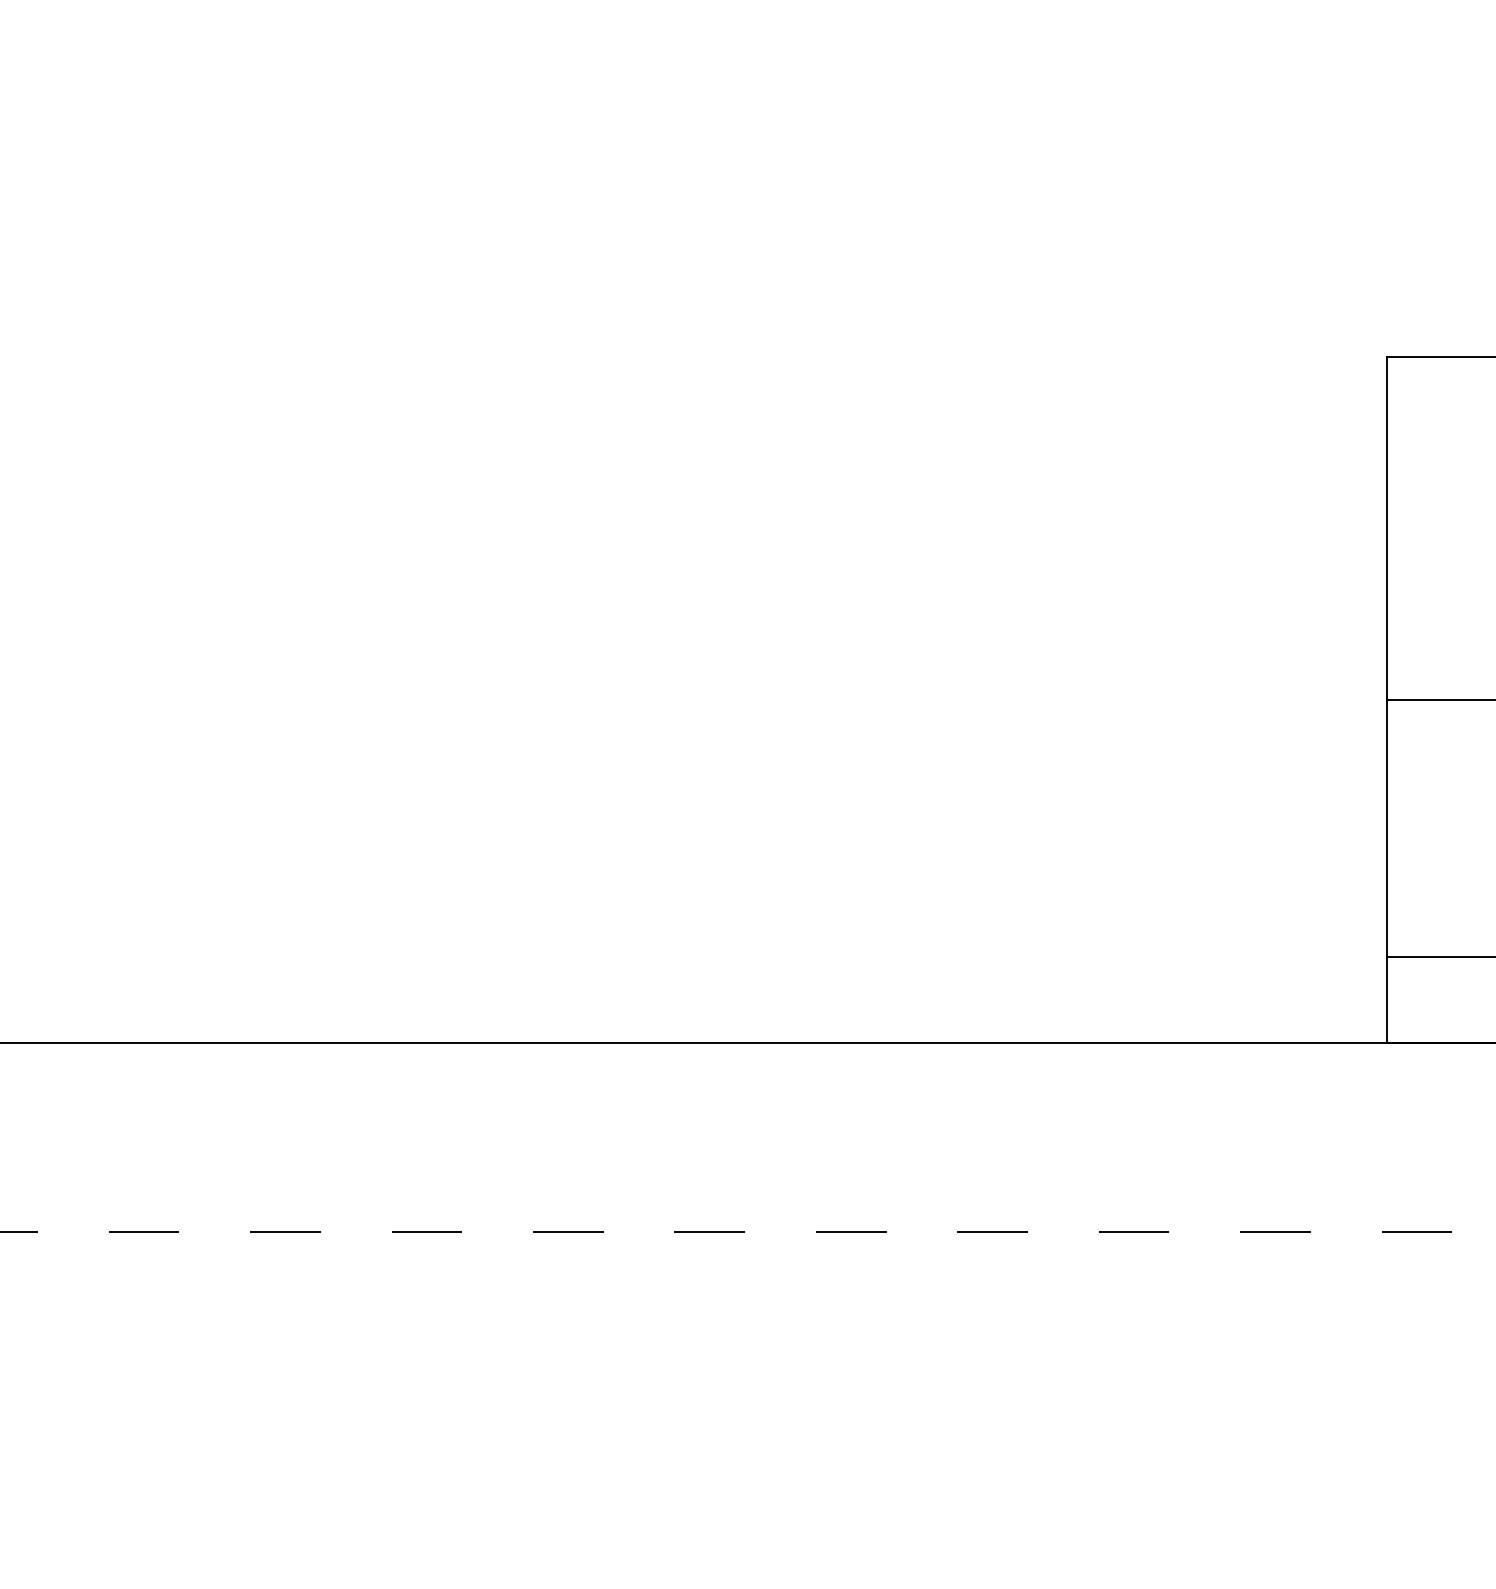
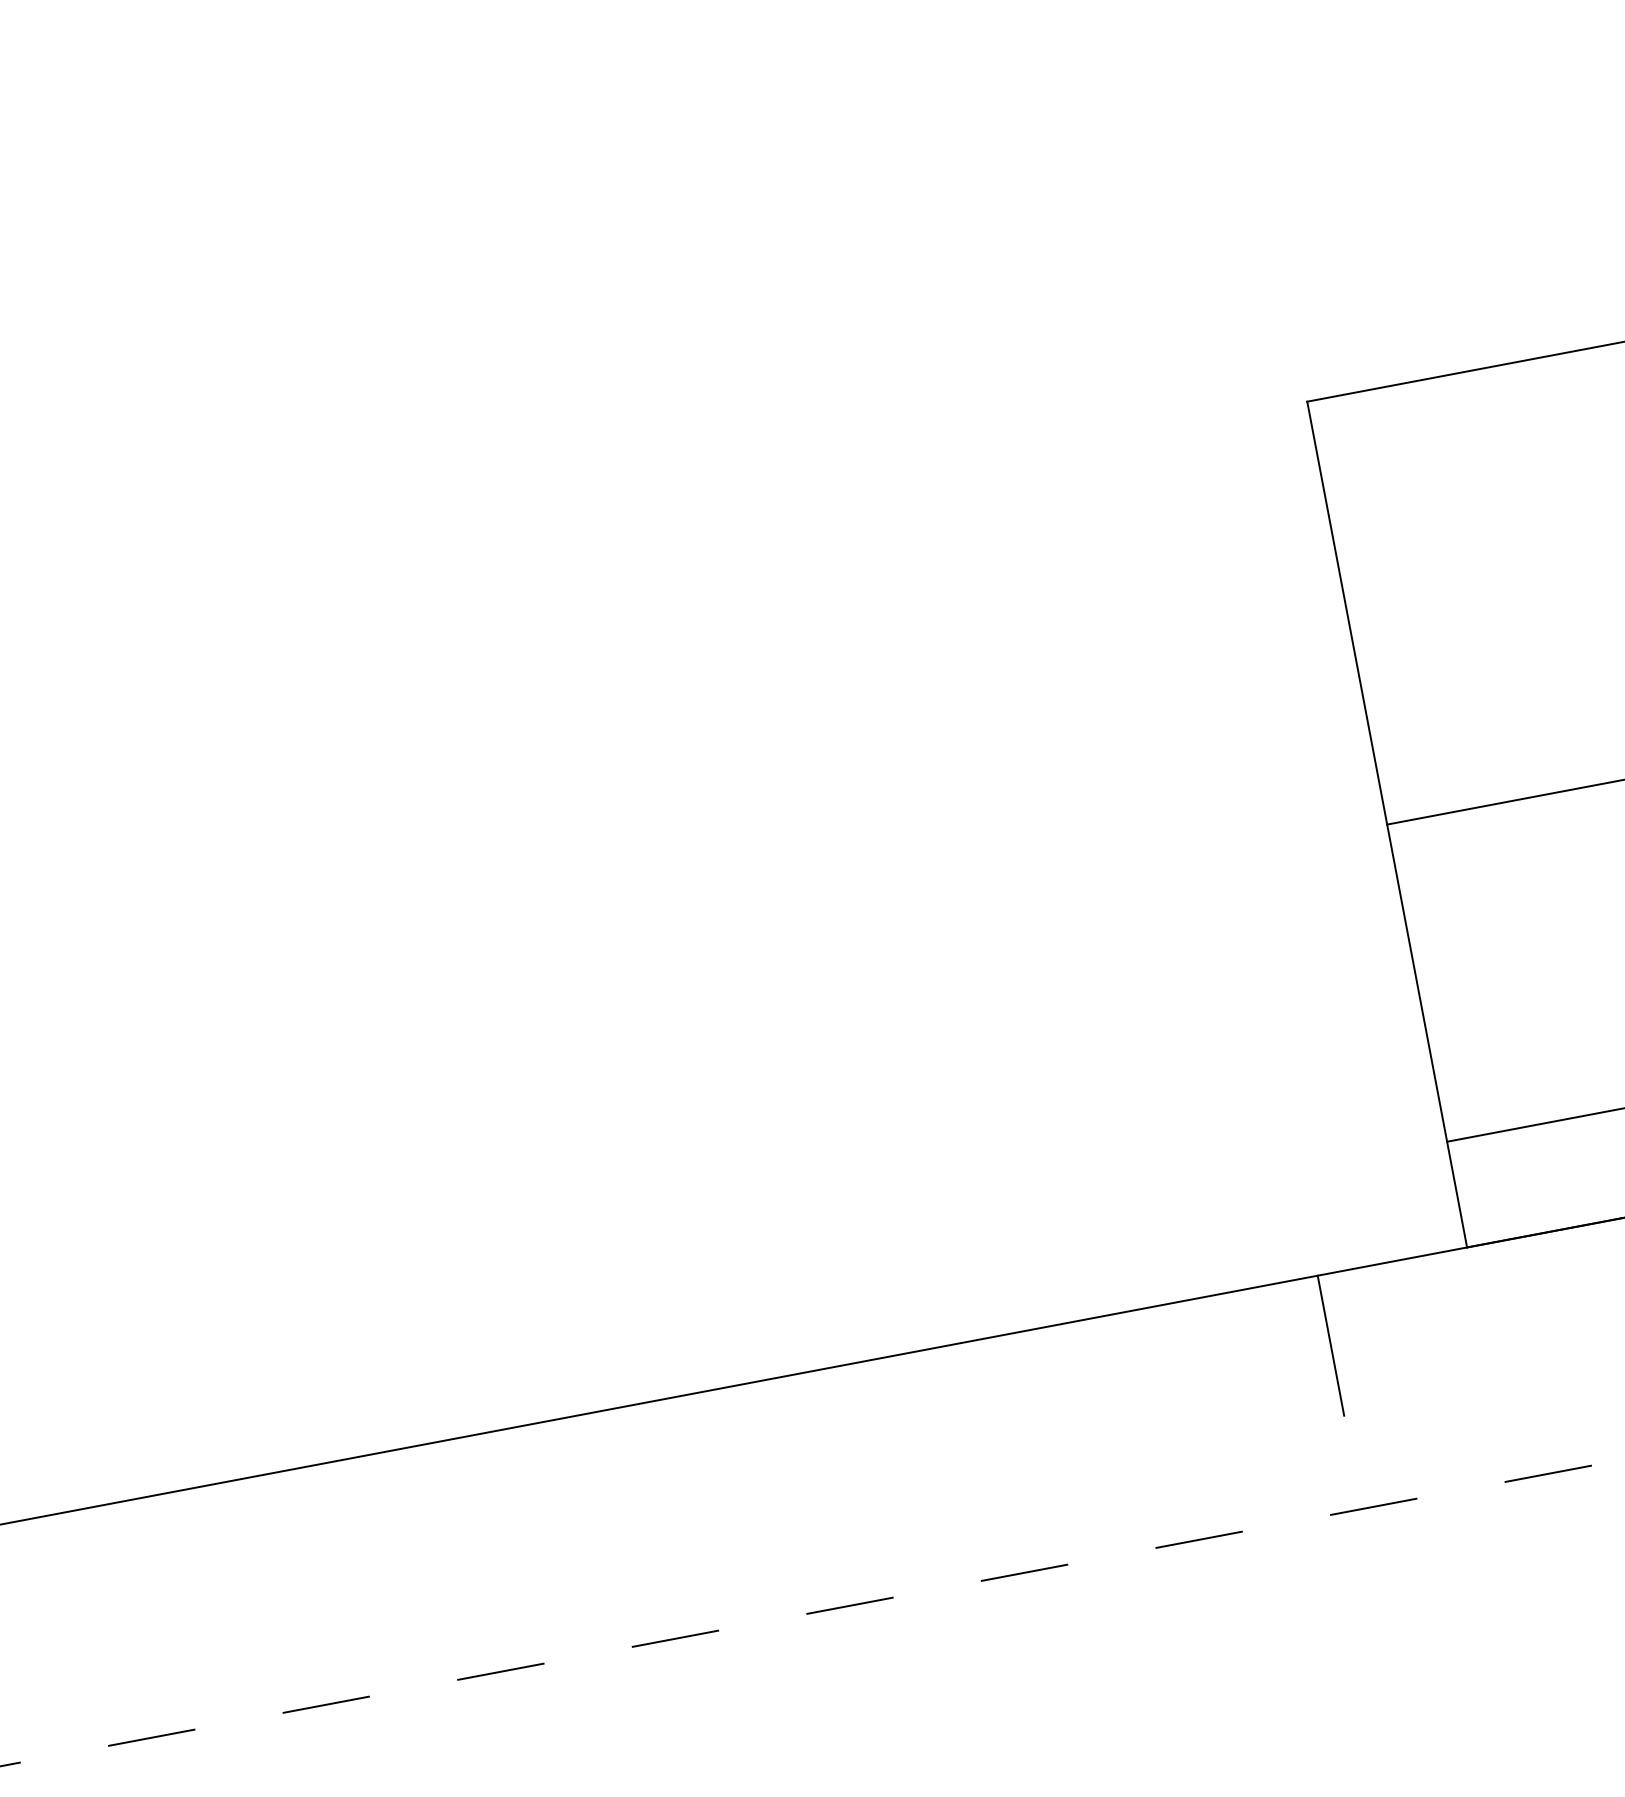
line: (1265, 1099) -> (1330, 1346), added

